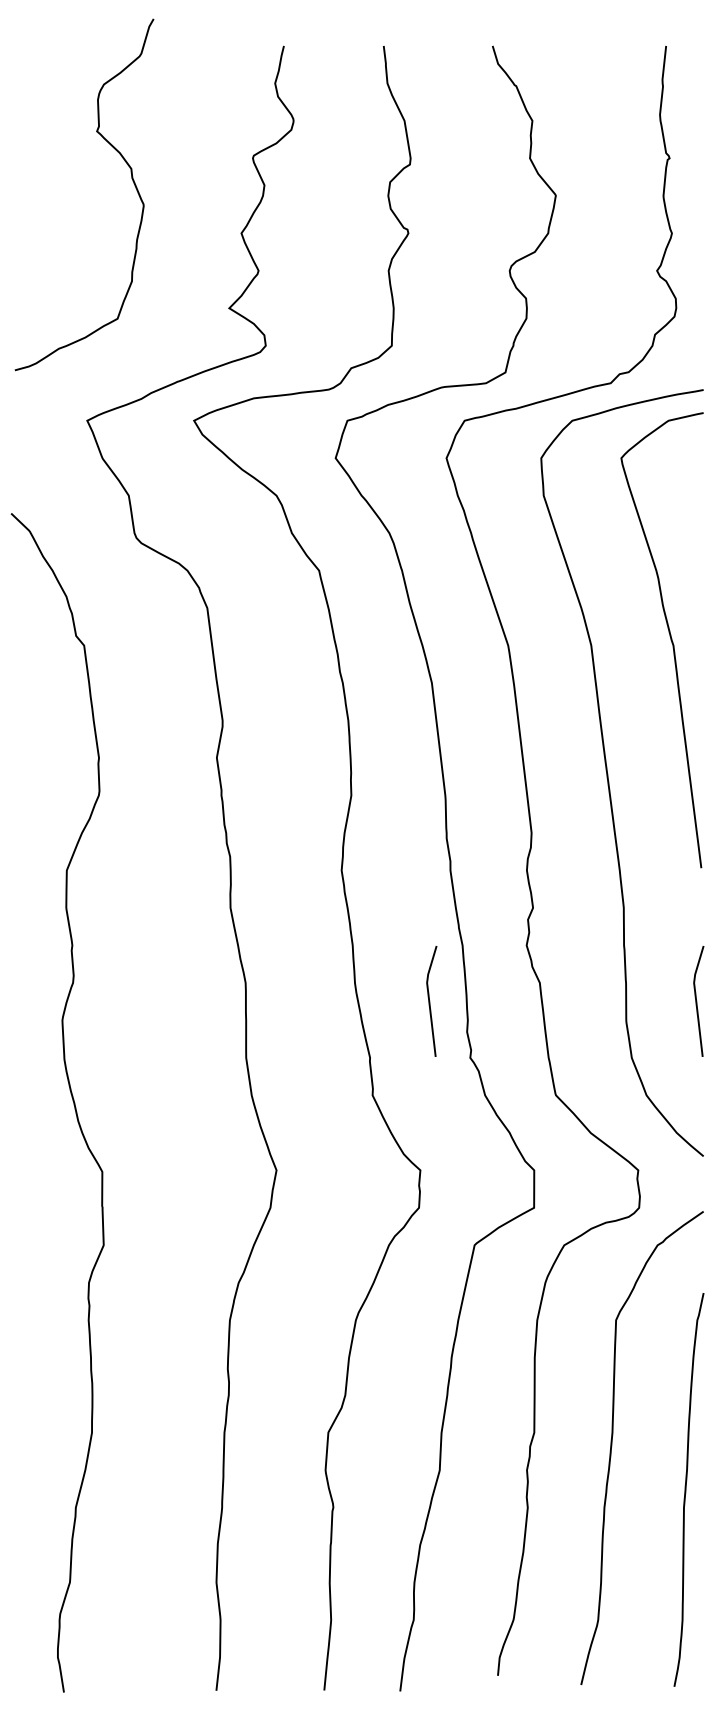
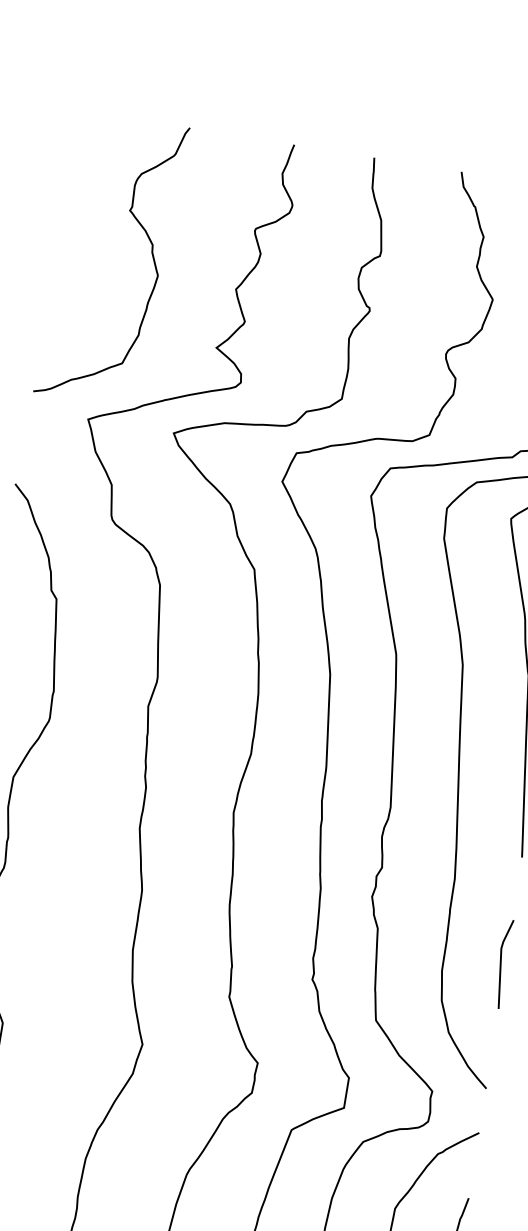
curve: (131, 178) -> (151, 252), moved
curve: (430, 1001) -> (287, 929), removed

